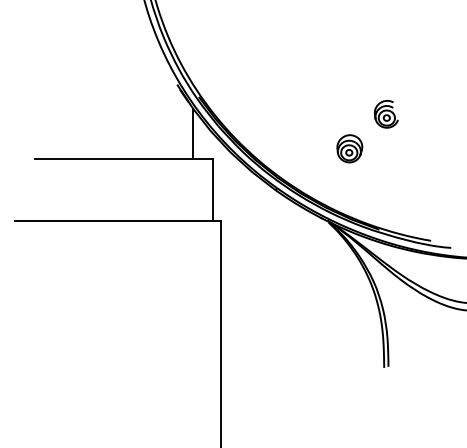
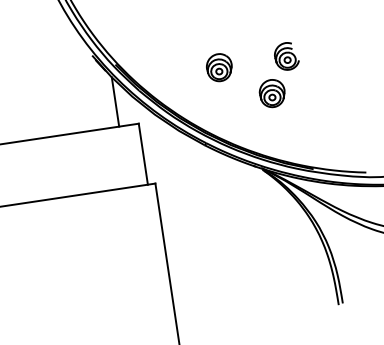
part: (386, 113) -> (286, 55), moved
part: (300, 115) -> (218, 67), added

